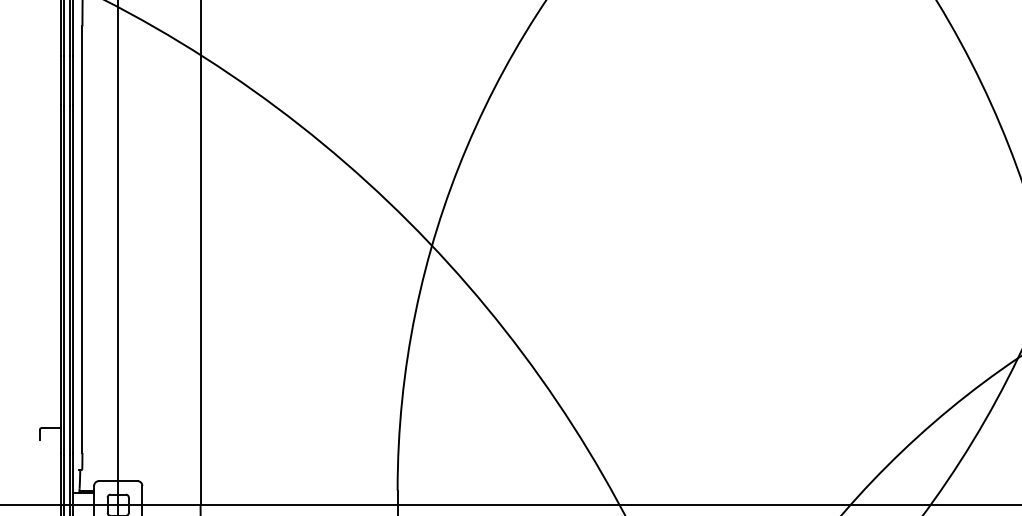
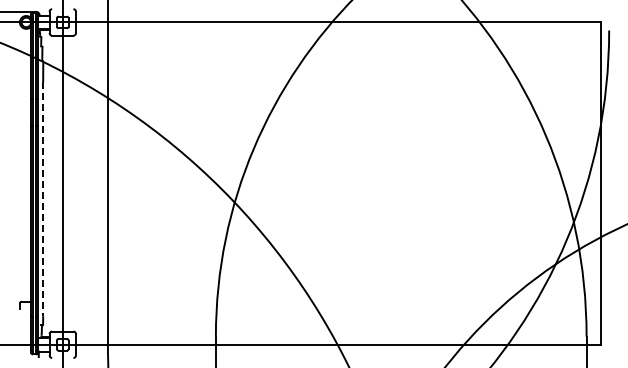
line: (83, 240) -> (43, 199), solid -> dashed

